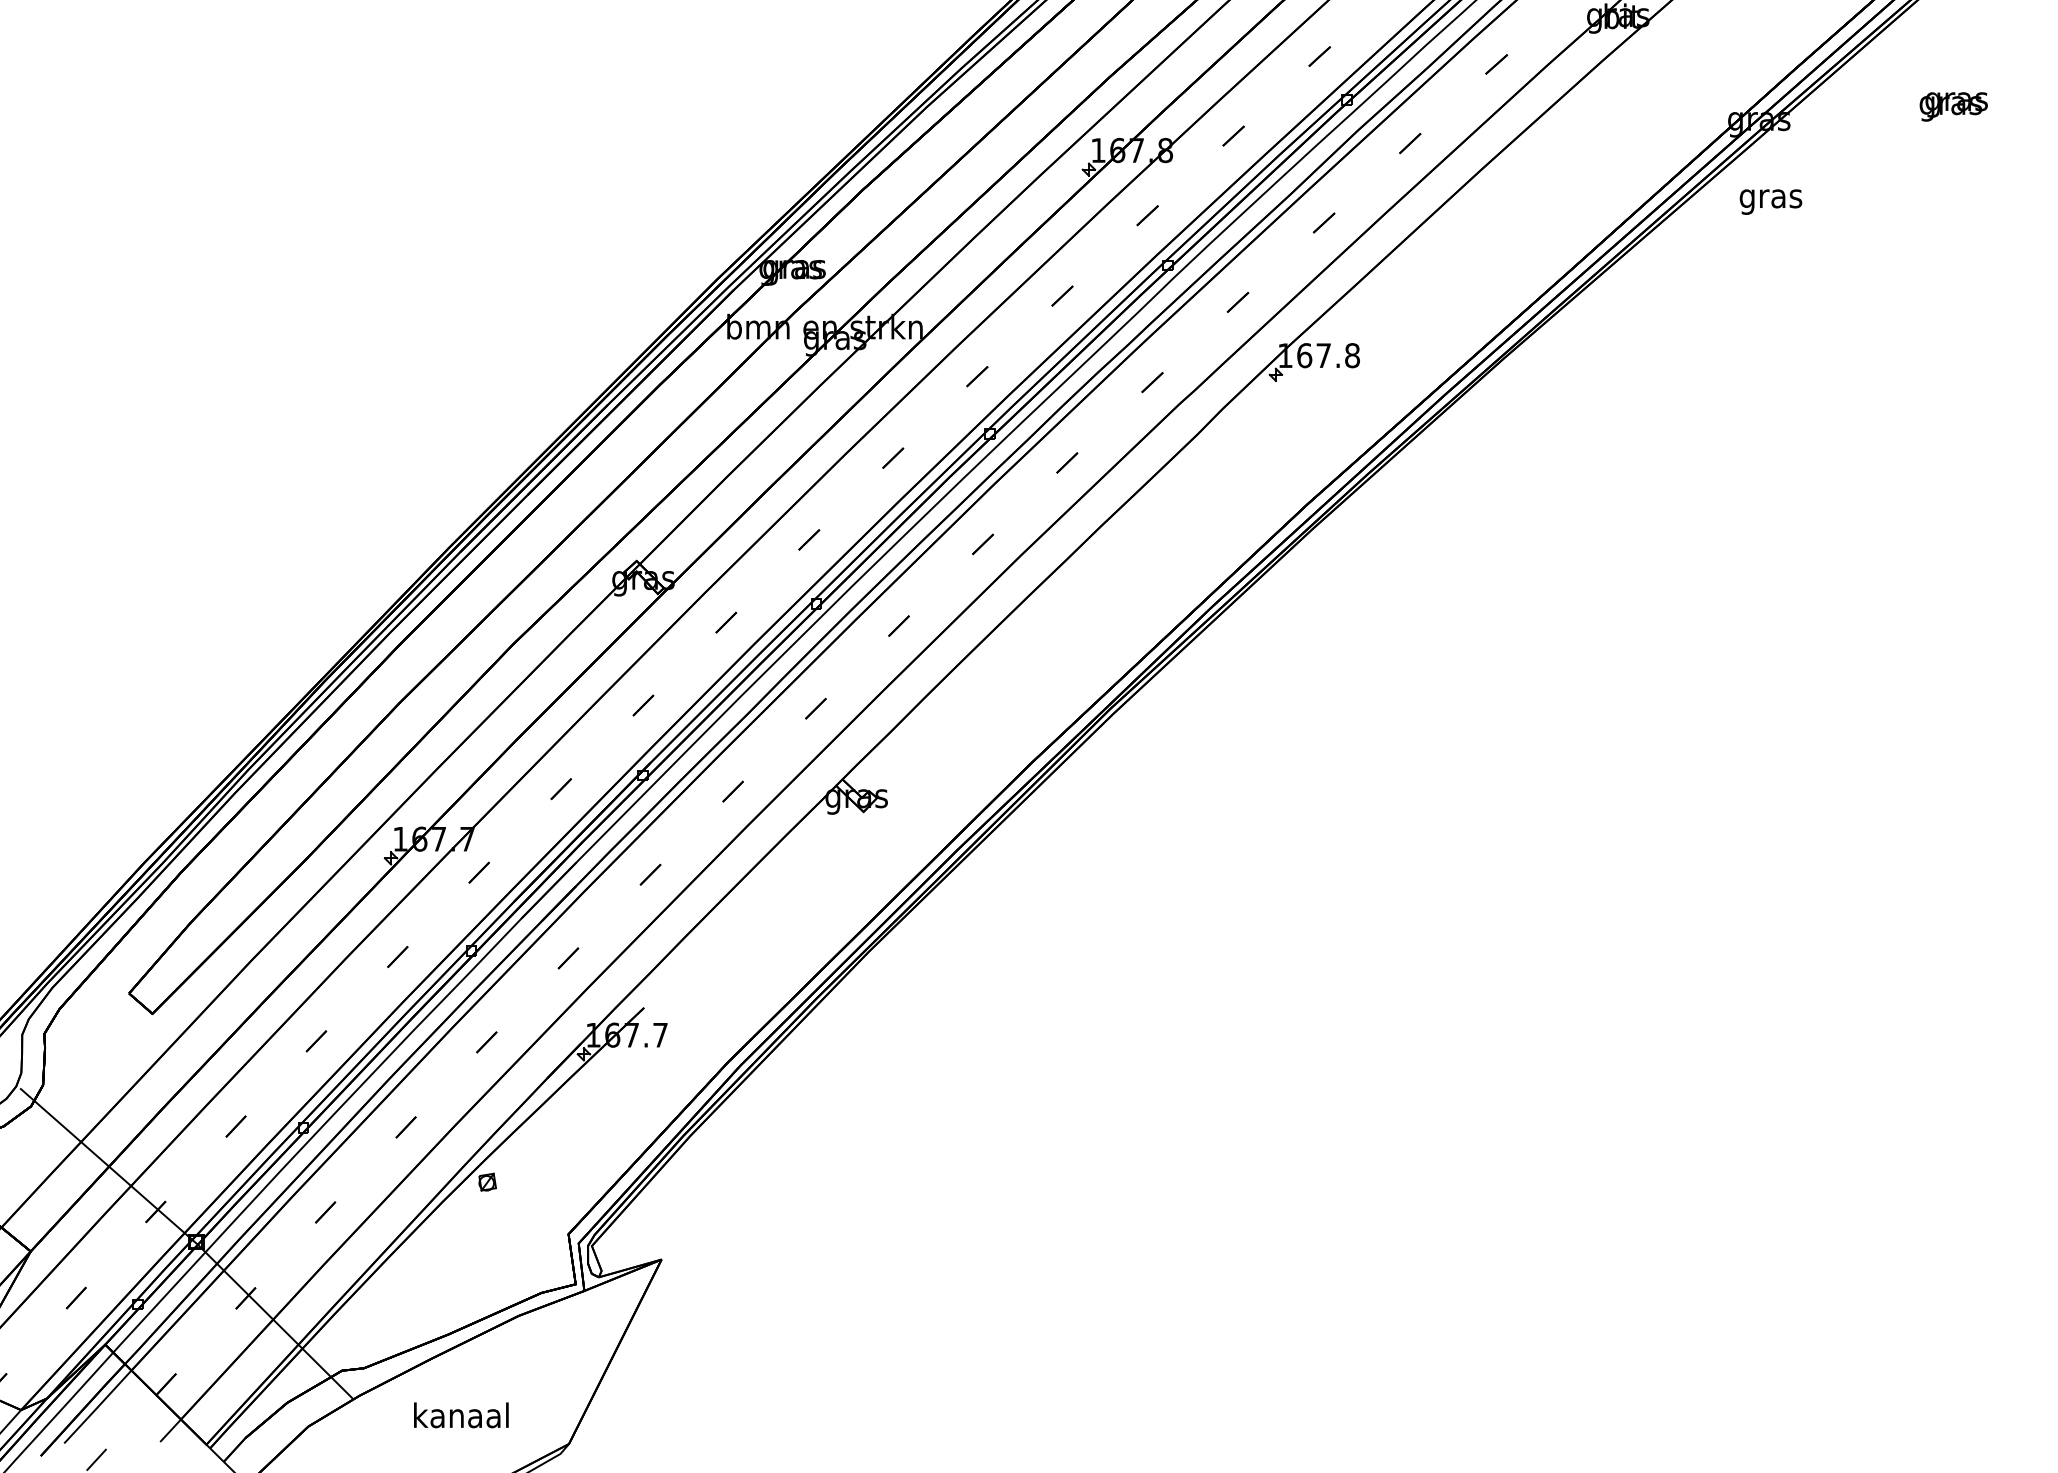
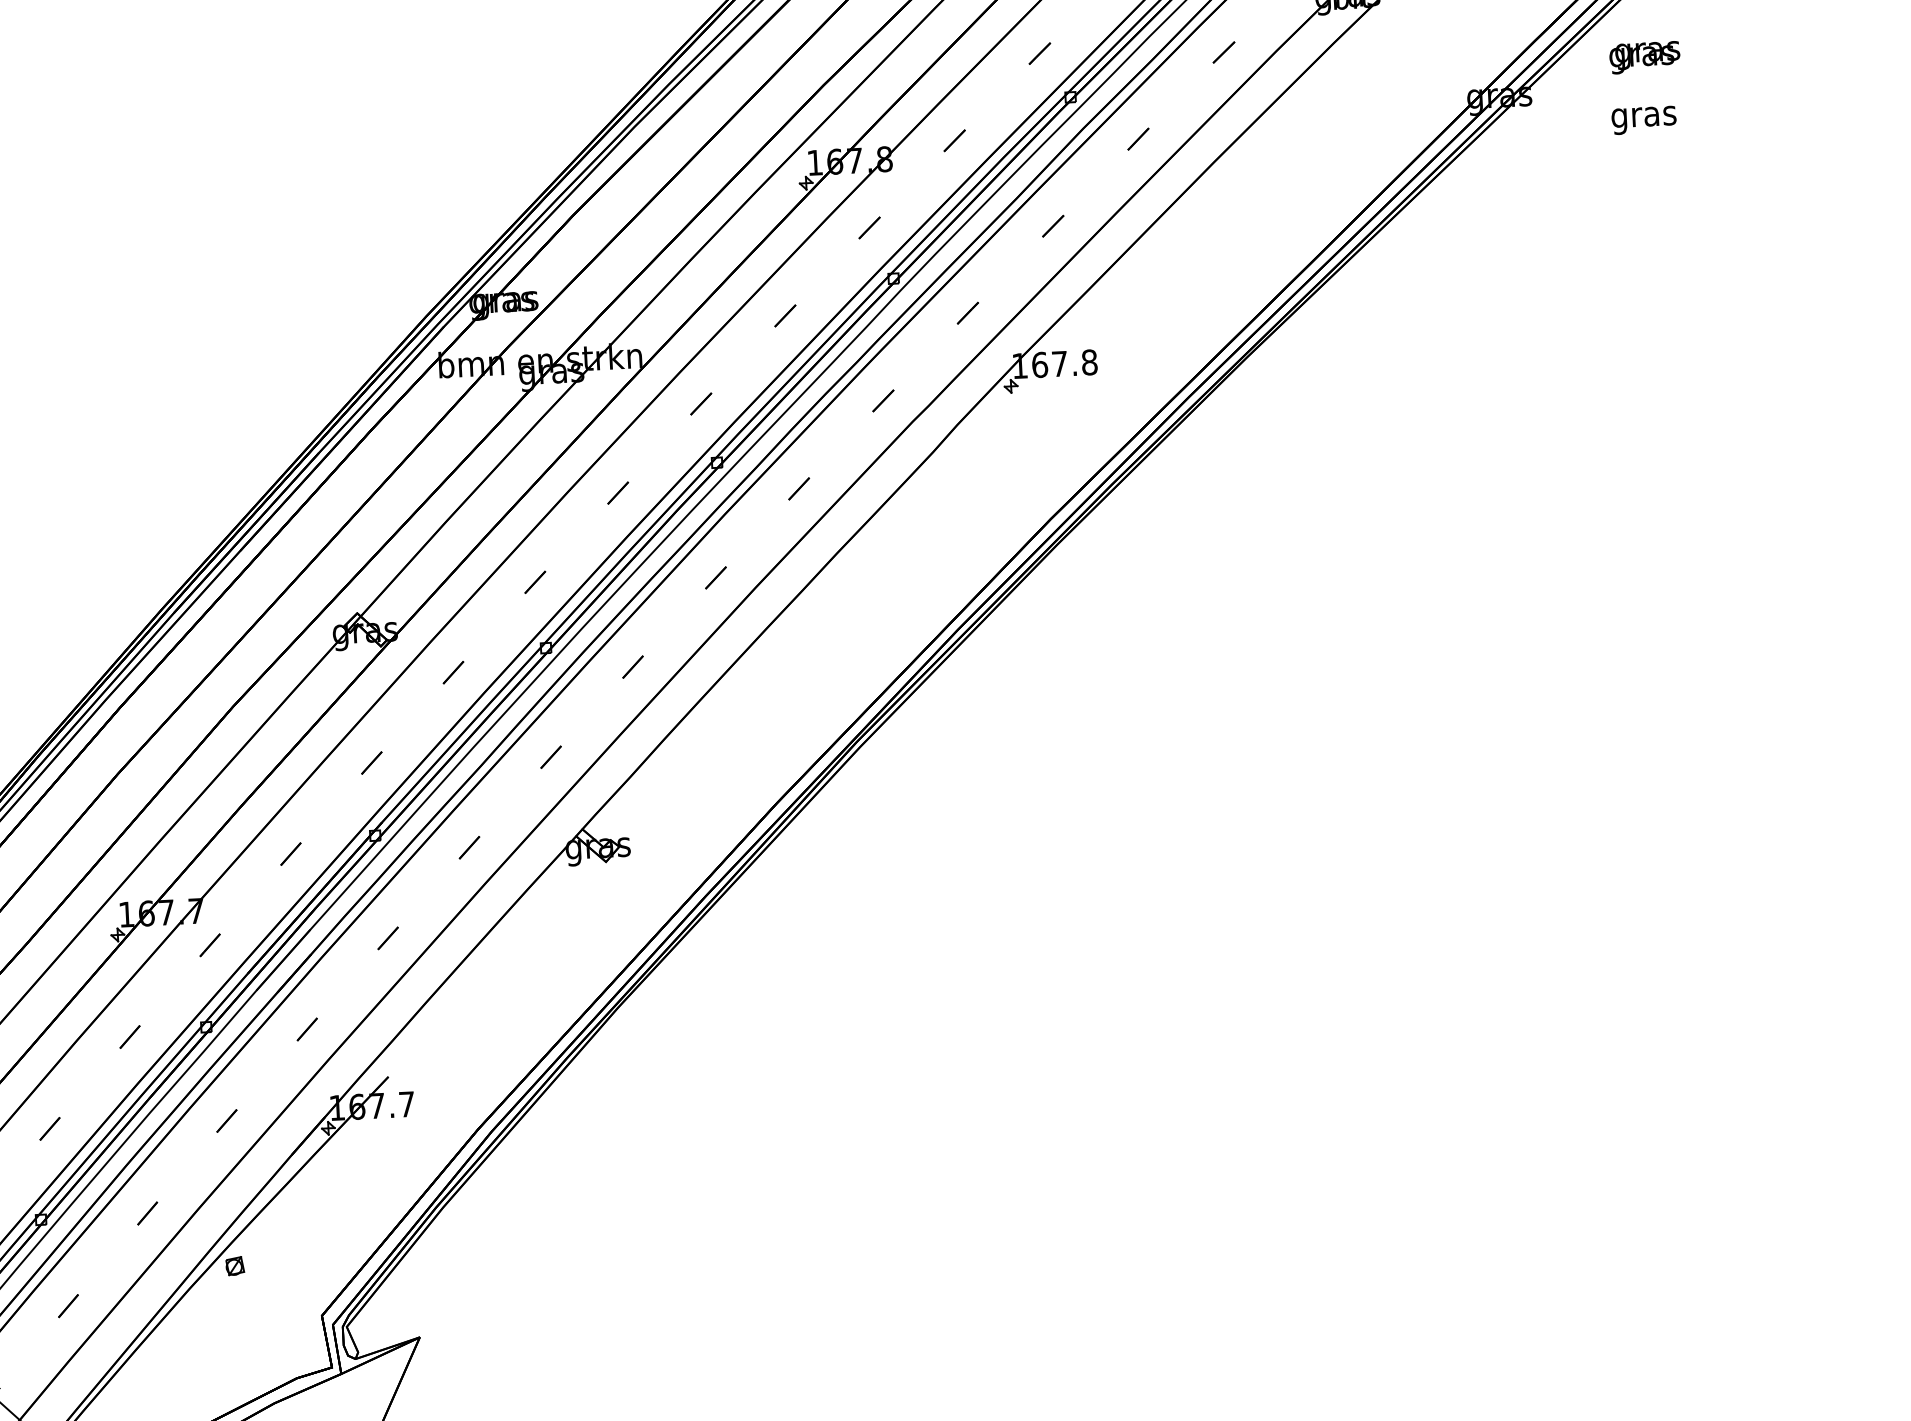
text: (1953, 106) -> (1644, 57), moved
text: (1770, 201) -> (1643, 119), moved

